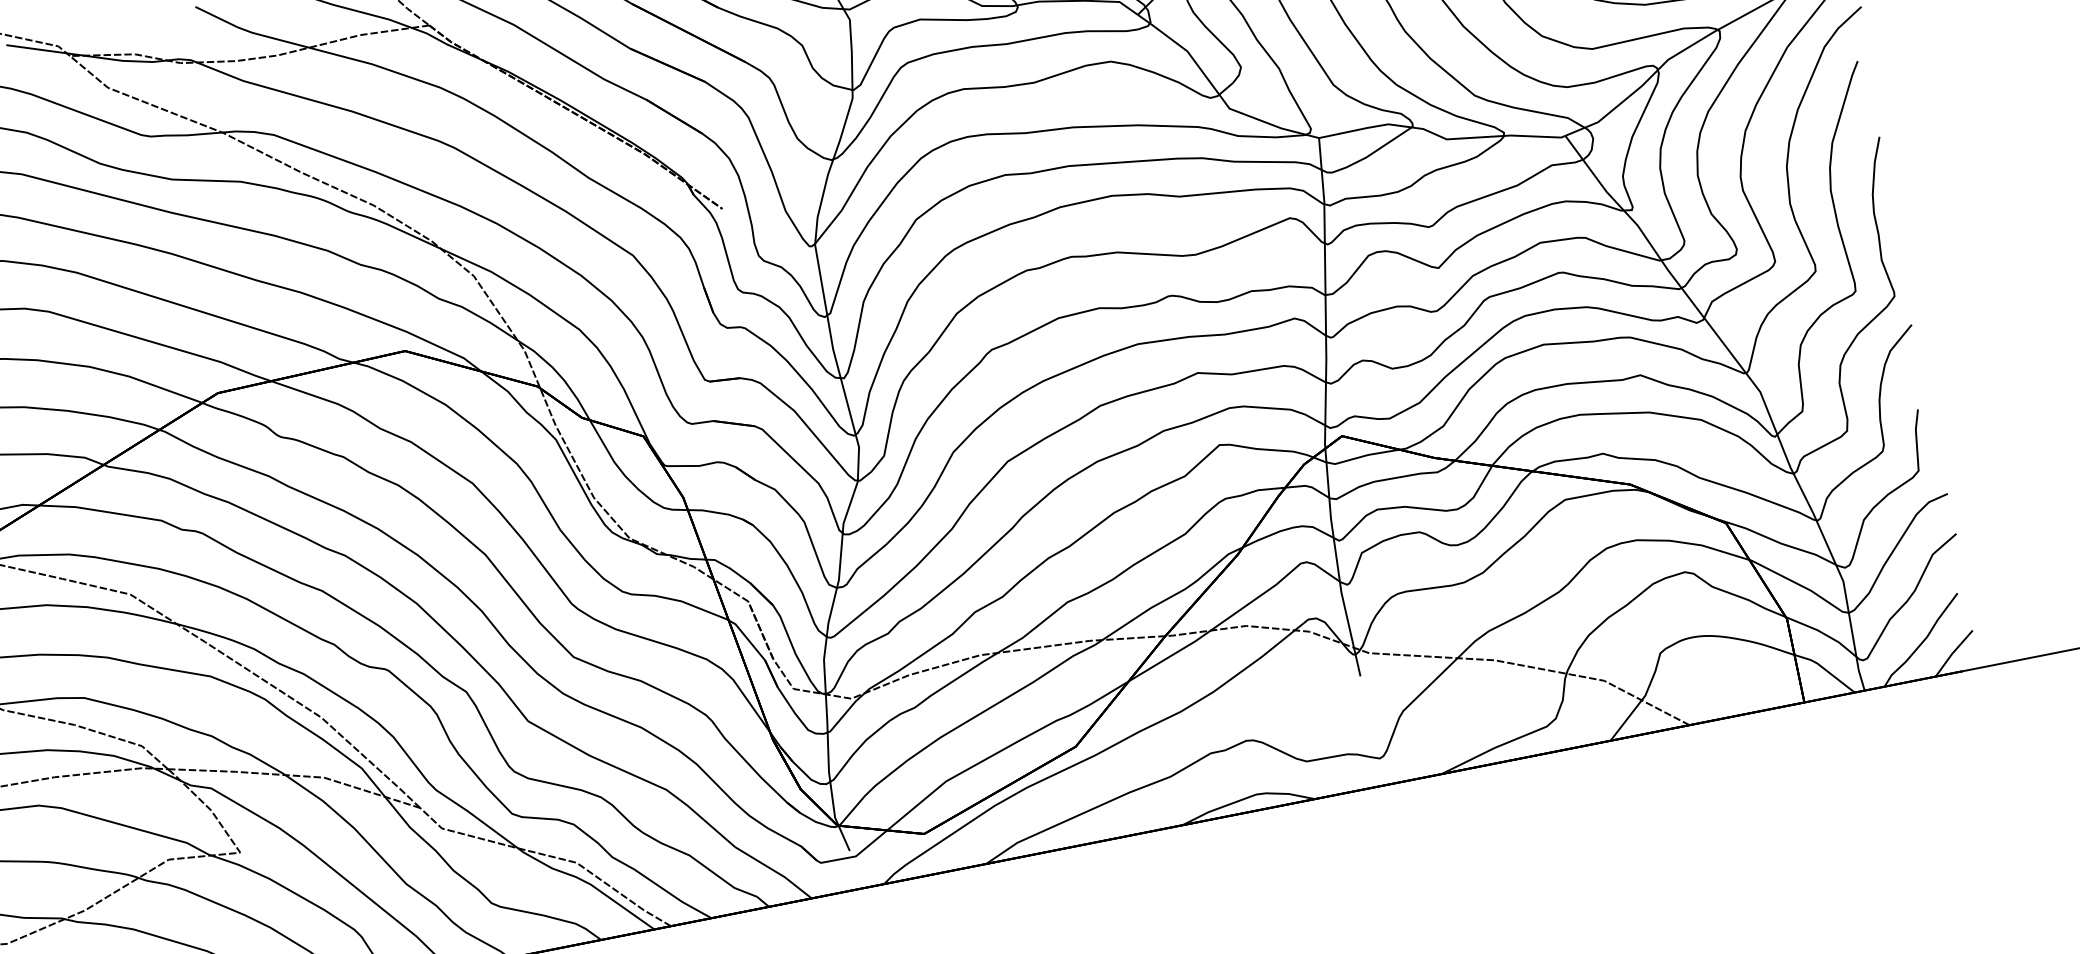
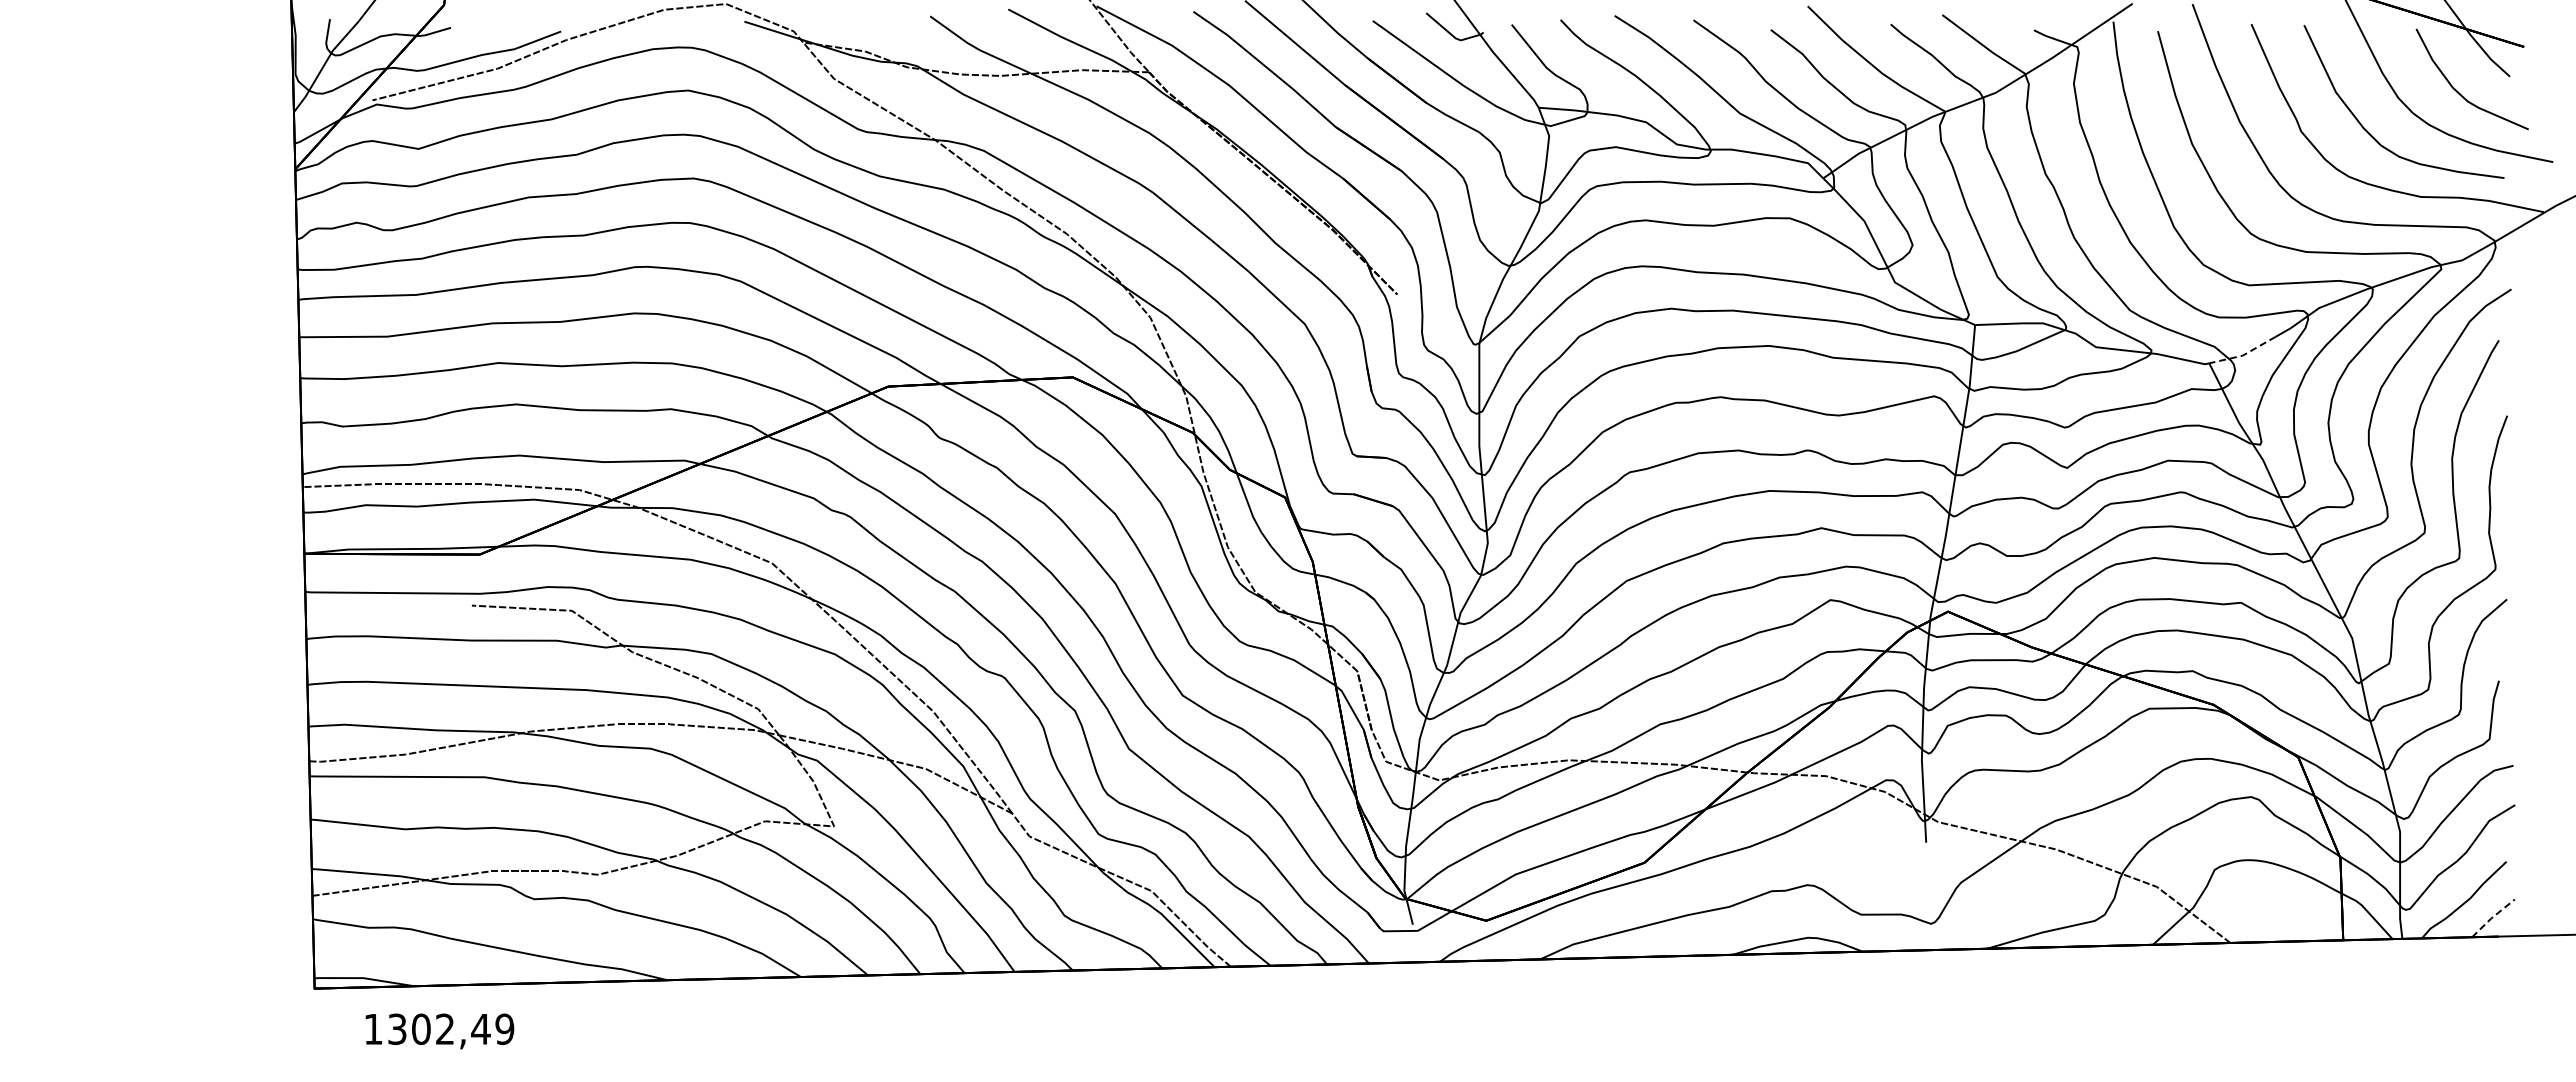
line: (1599, 121) -> (2243, 355), solid -> dashed
line: (1953, 652) -> (2492, 917), solid -> dashed

